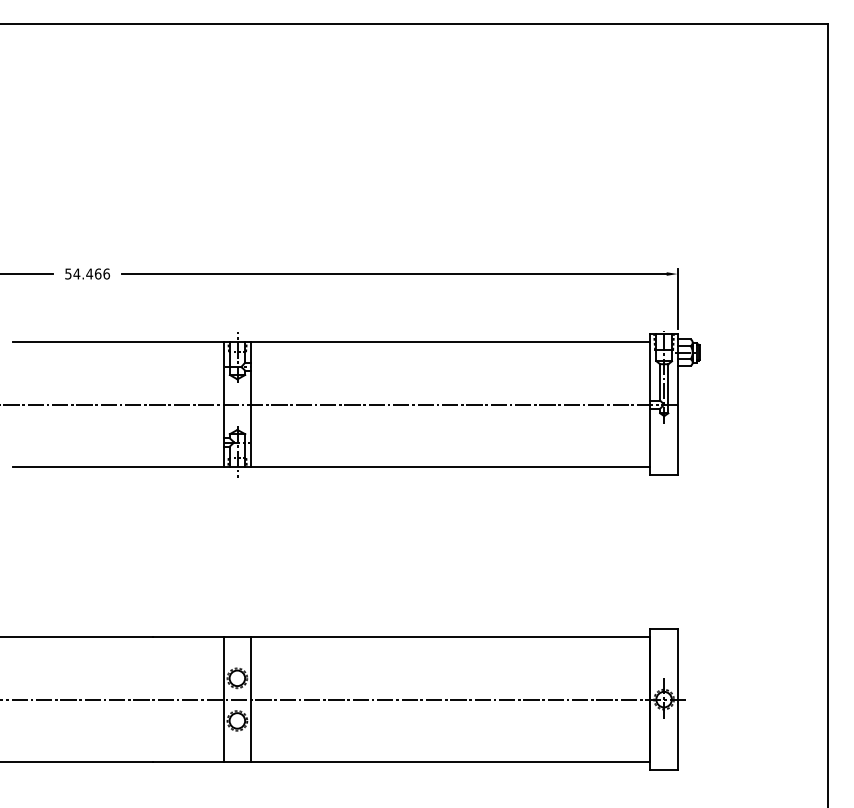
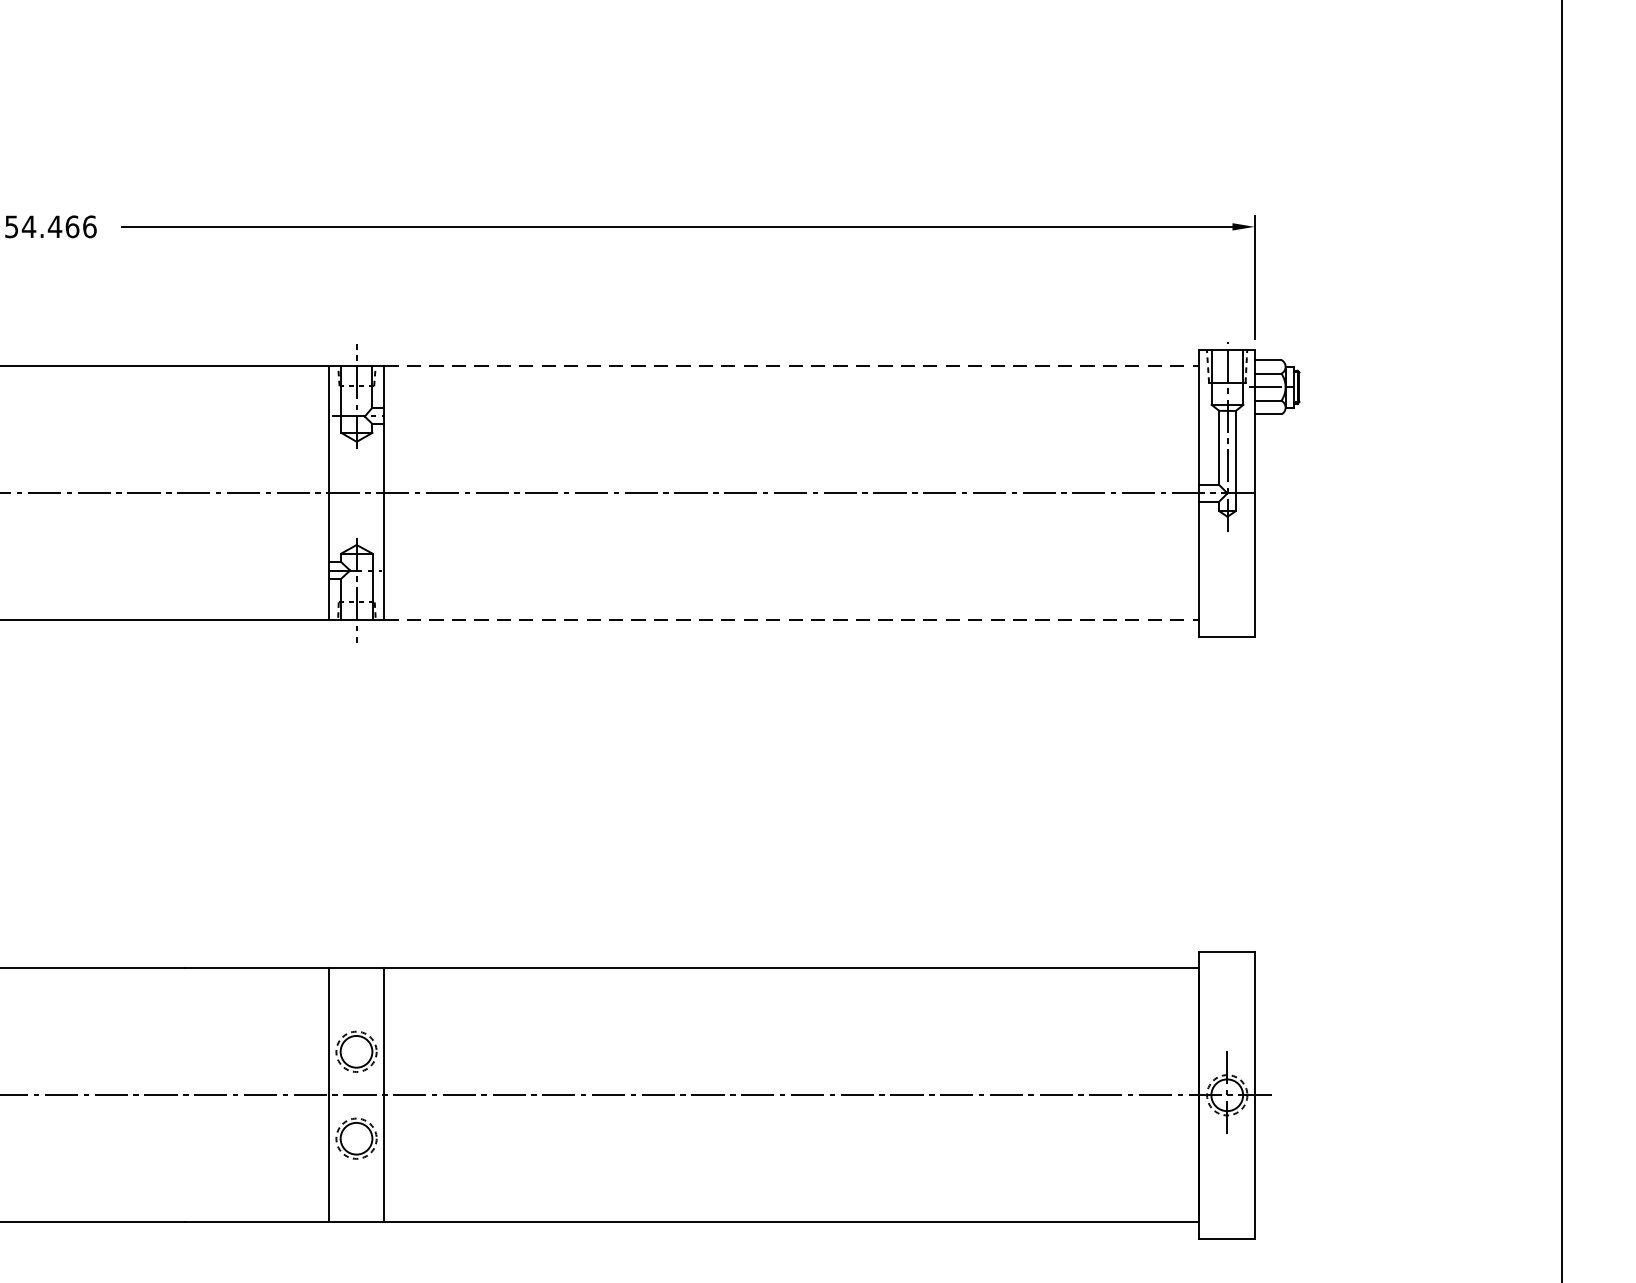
line: (450, 342) -> (791, 366), solid -> dashed
line: (450, 466) -> (791, 619), solid -> dashed

